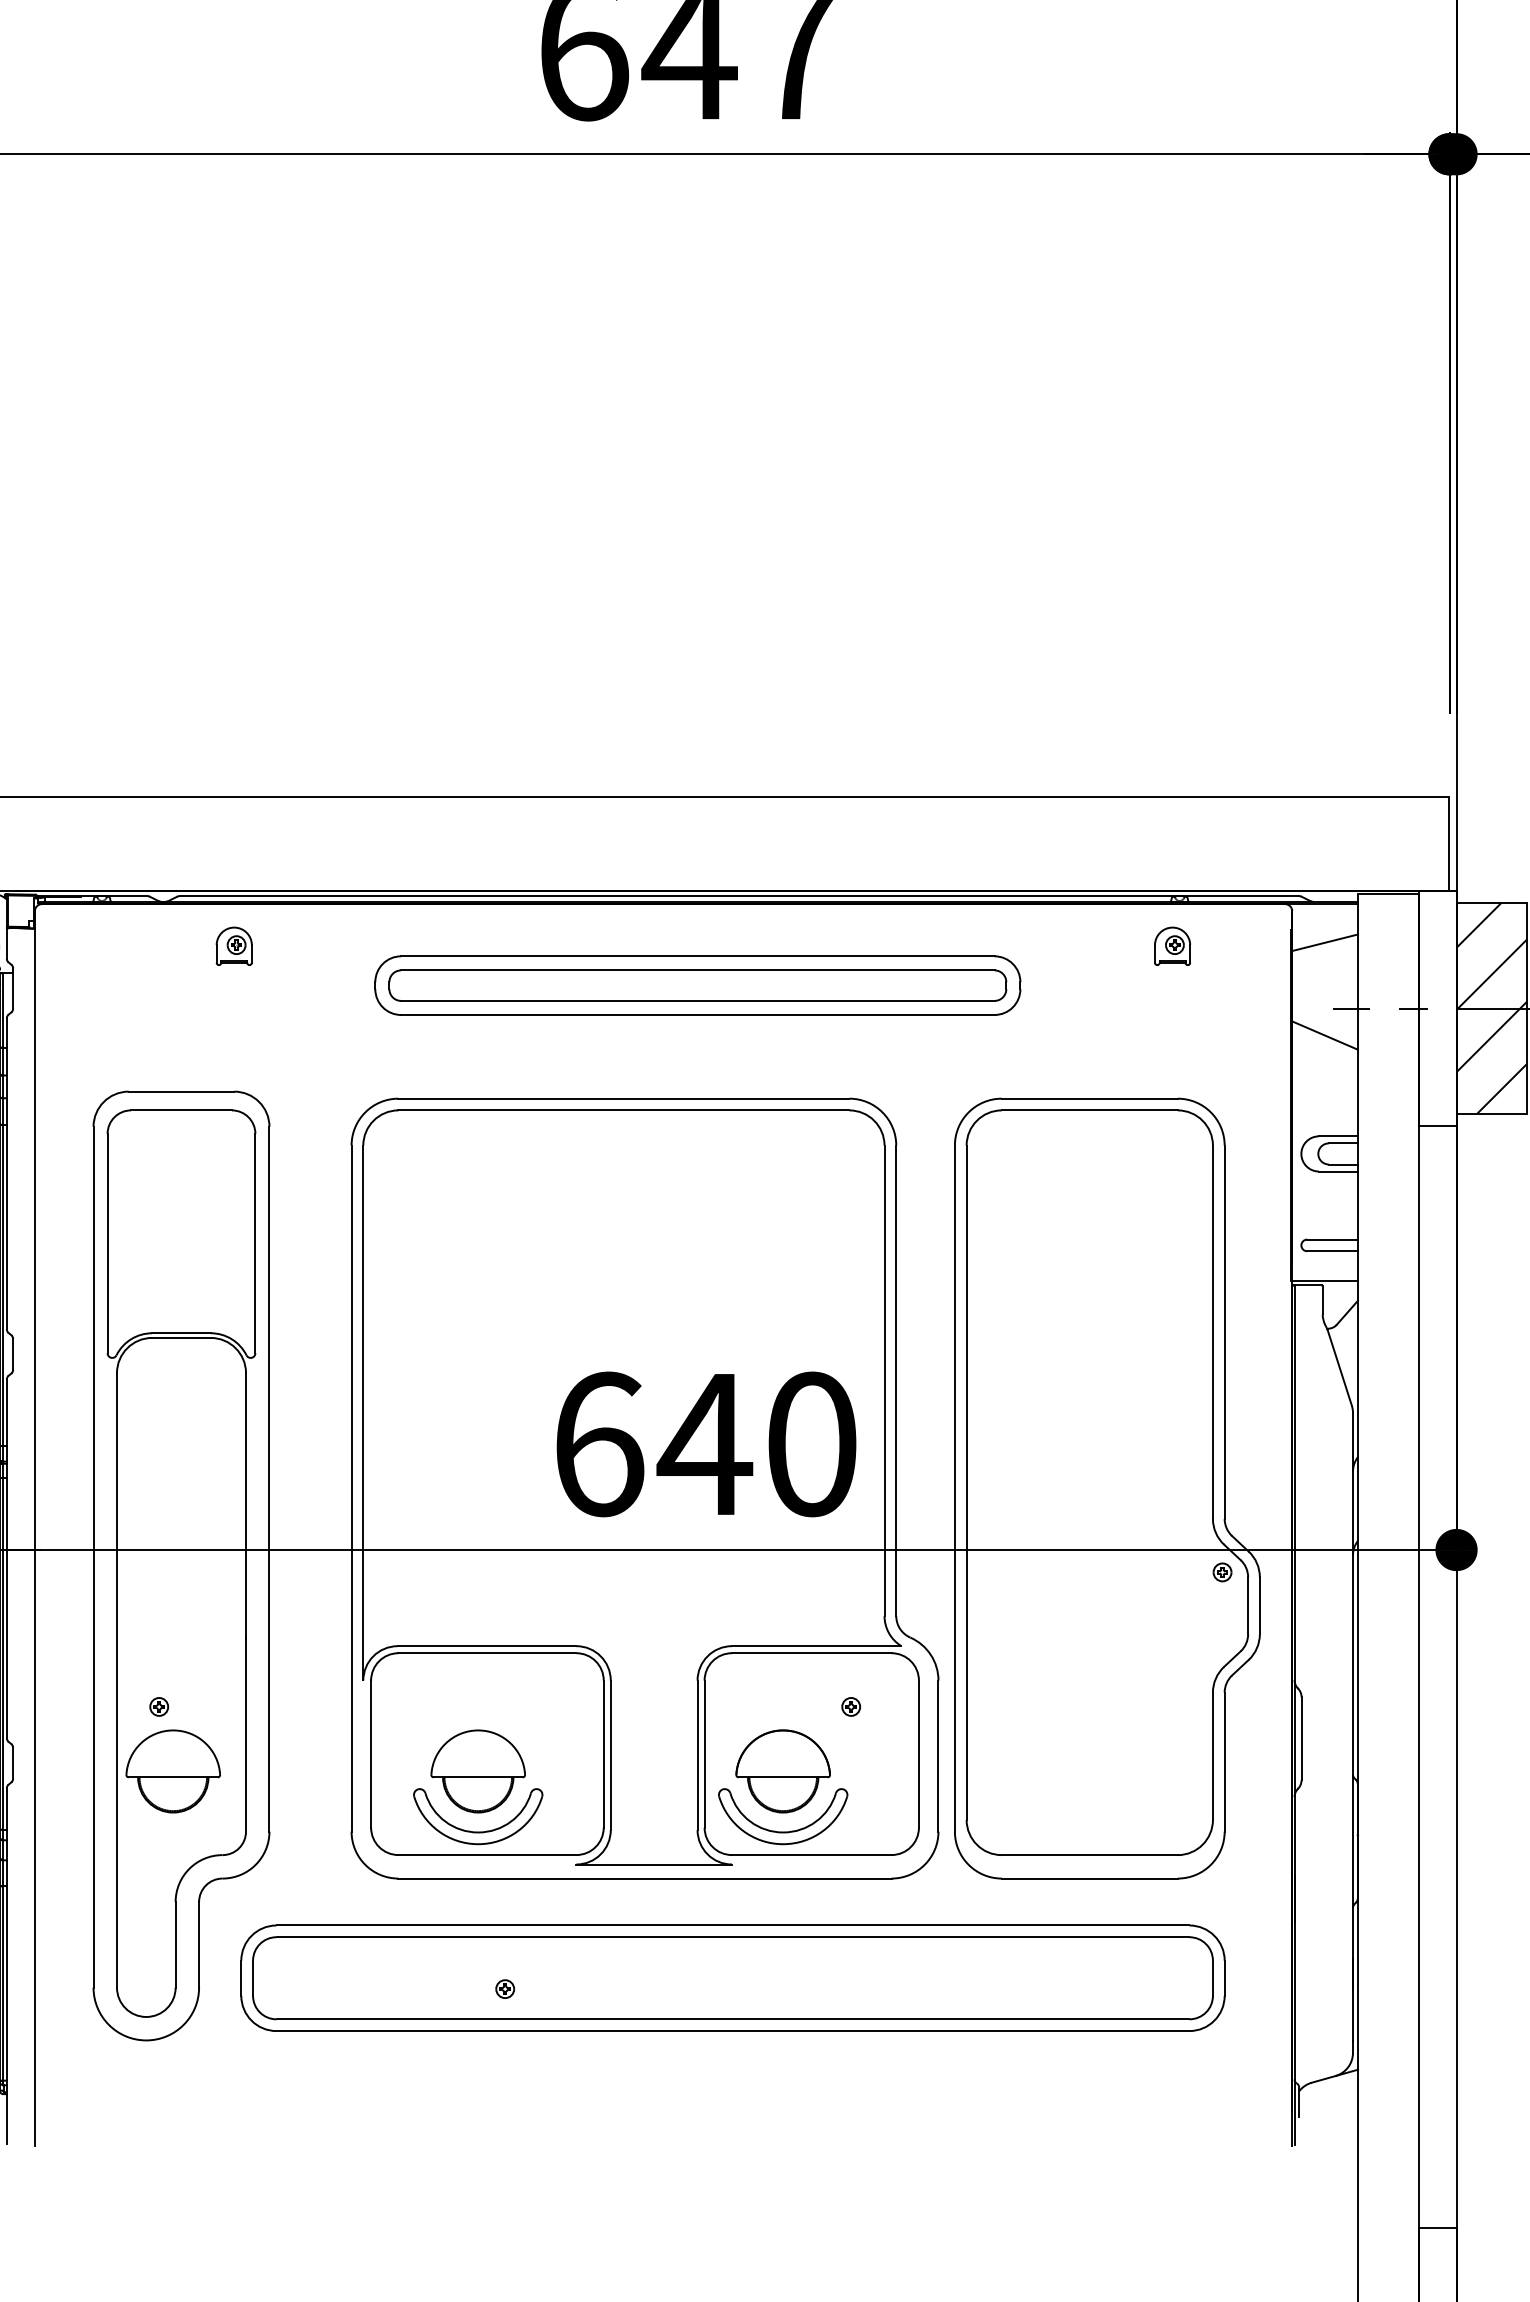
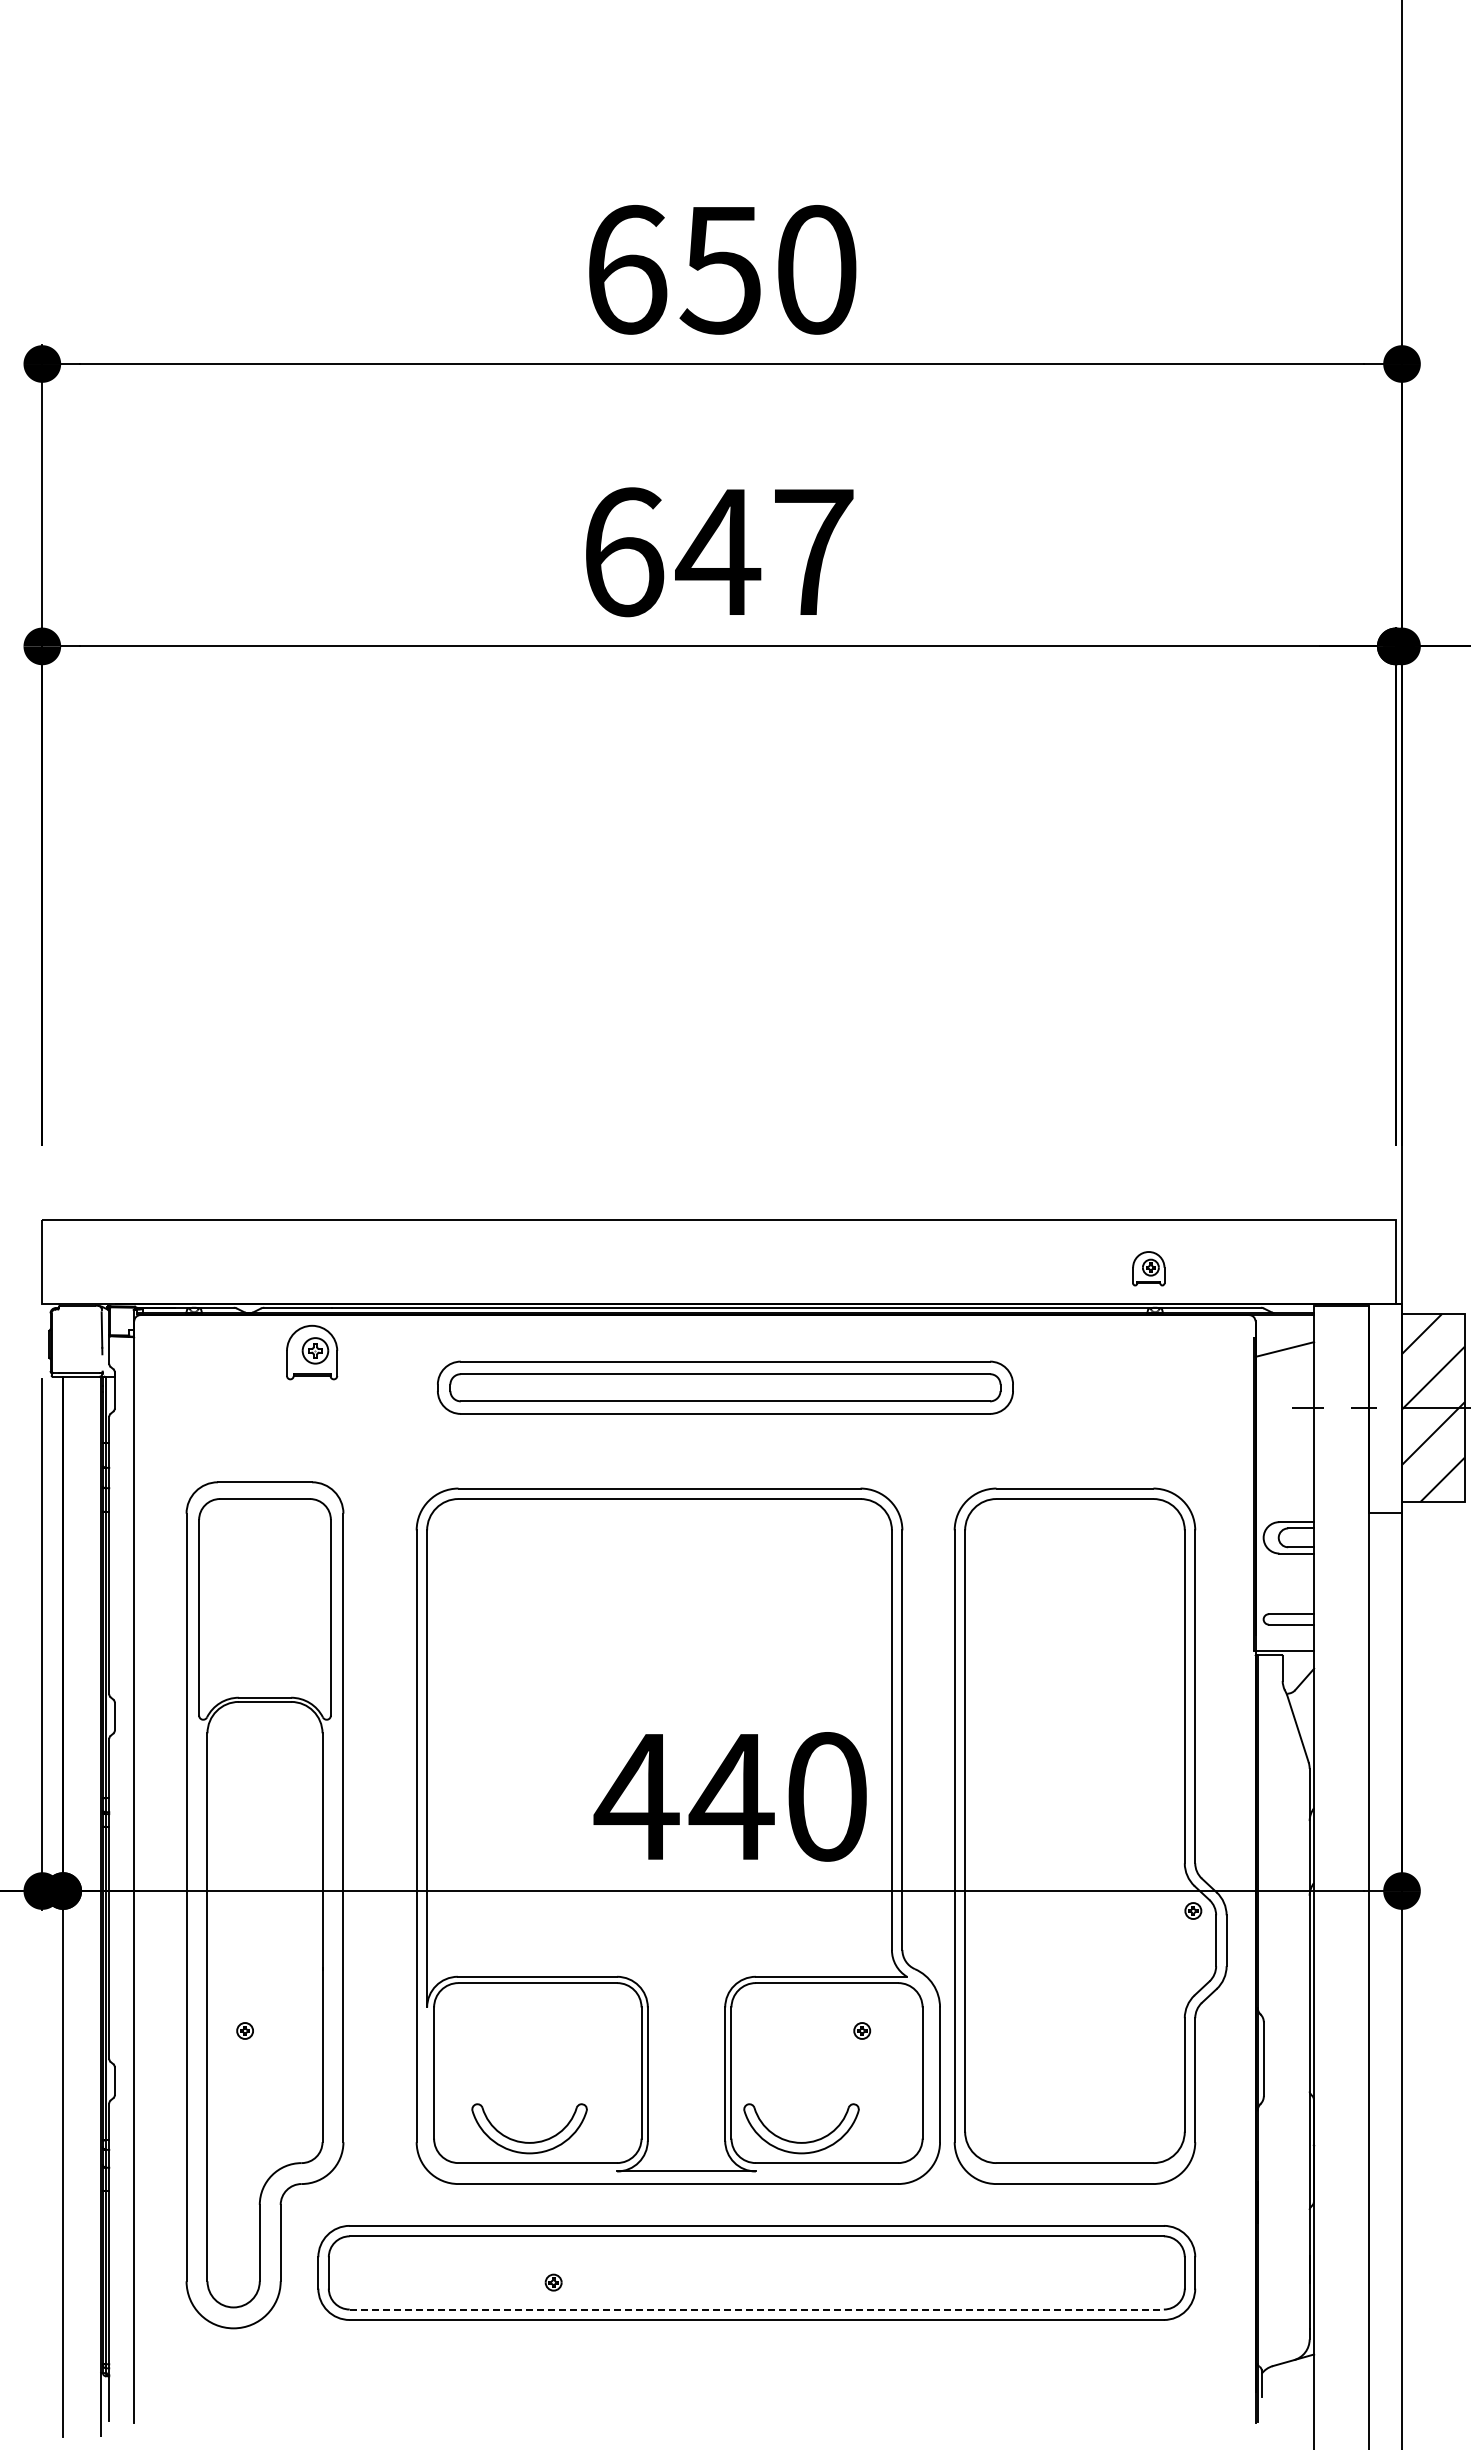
part: (233, 946) -> (311, 1352), size x1.6
part: (1172, 946) -> (1148, 1268), moved
line: (1324, 1034) -> (1284, 1431), removed
text: (598, 1443) -> (636, 1796), 640 -> 440
part: (173, 1771) -> (257, 2088), removed
part: (478, 1771) -> (529, 2088), removed
part: (783, 1771) -> (801, 2088), removed
line: (733, 2019) -> (757, 2309), solid -> dashed

